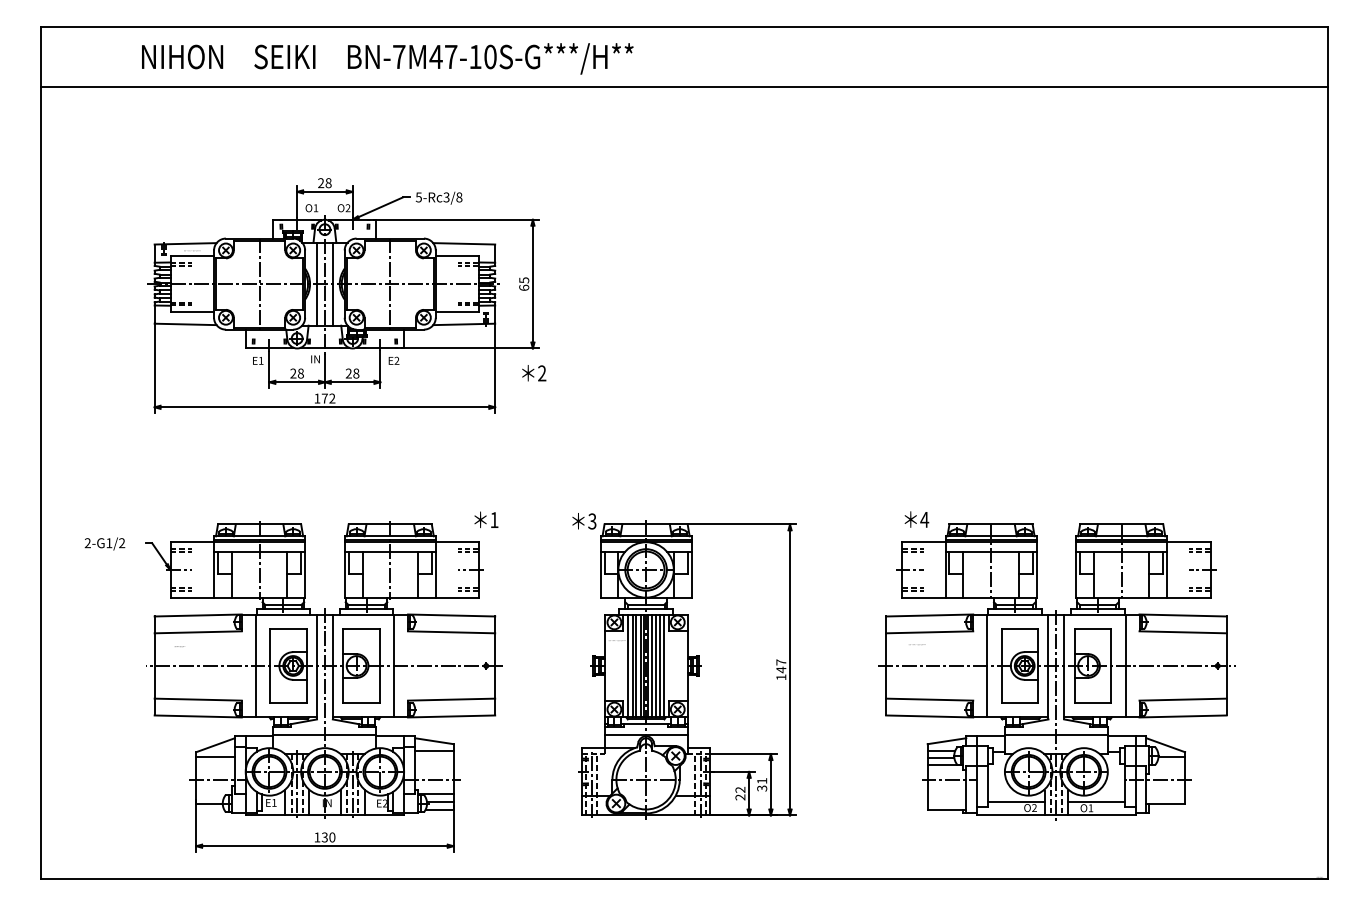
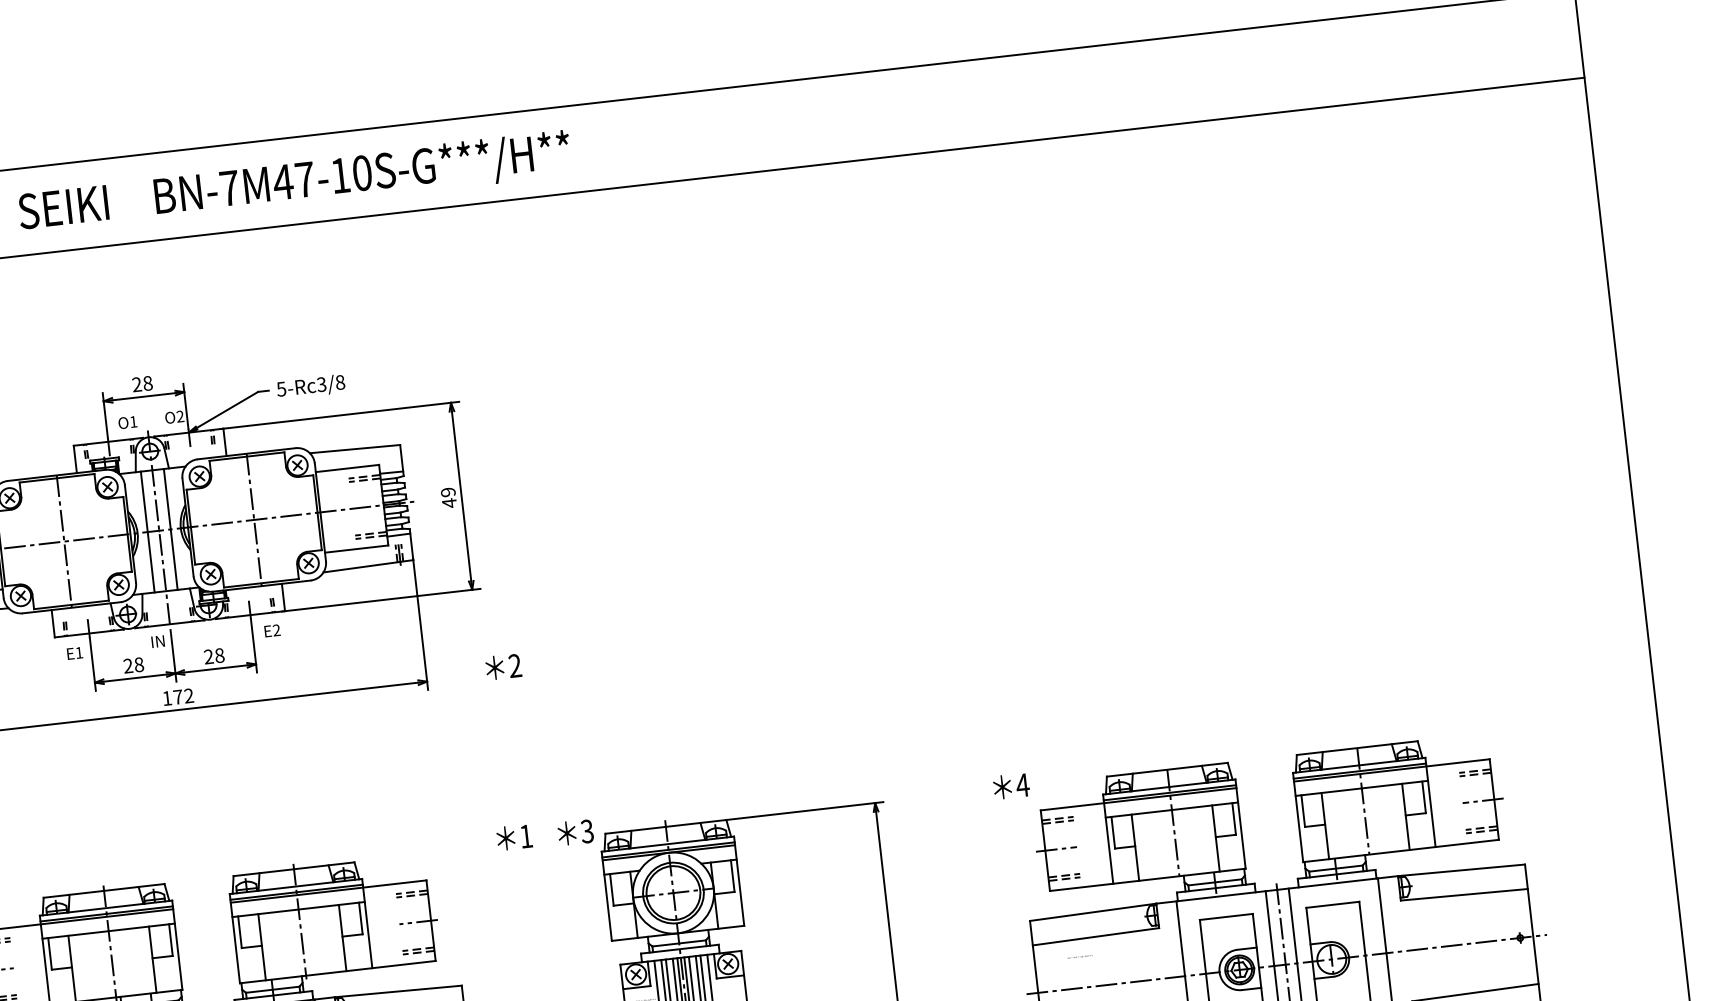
text: (524, 284) -> (449, 498), 65 -> 49
text: (534, 373) -> (504, 667), moved
text: (486, 519) -> (514, 836), moved
text: (916, 519) -> (1010, 786), moved

